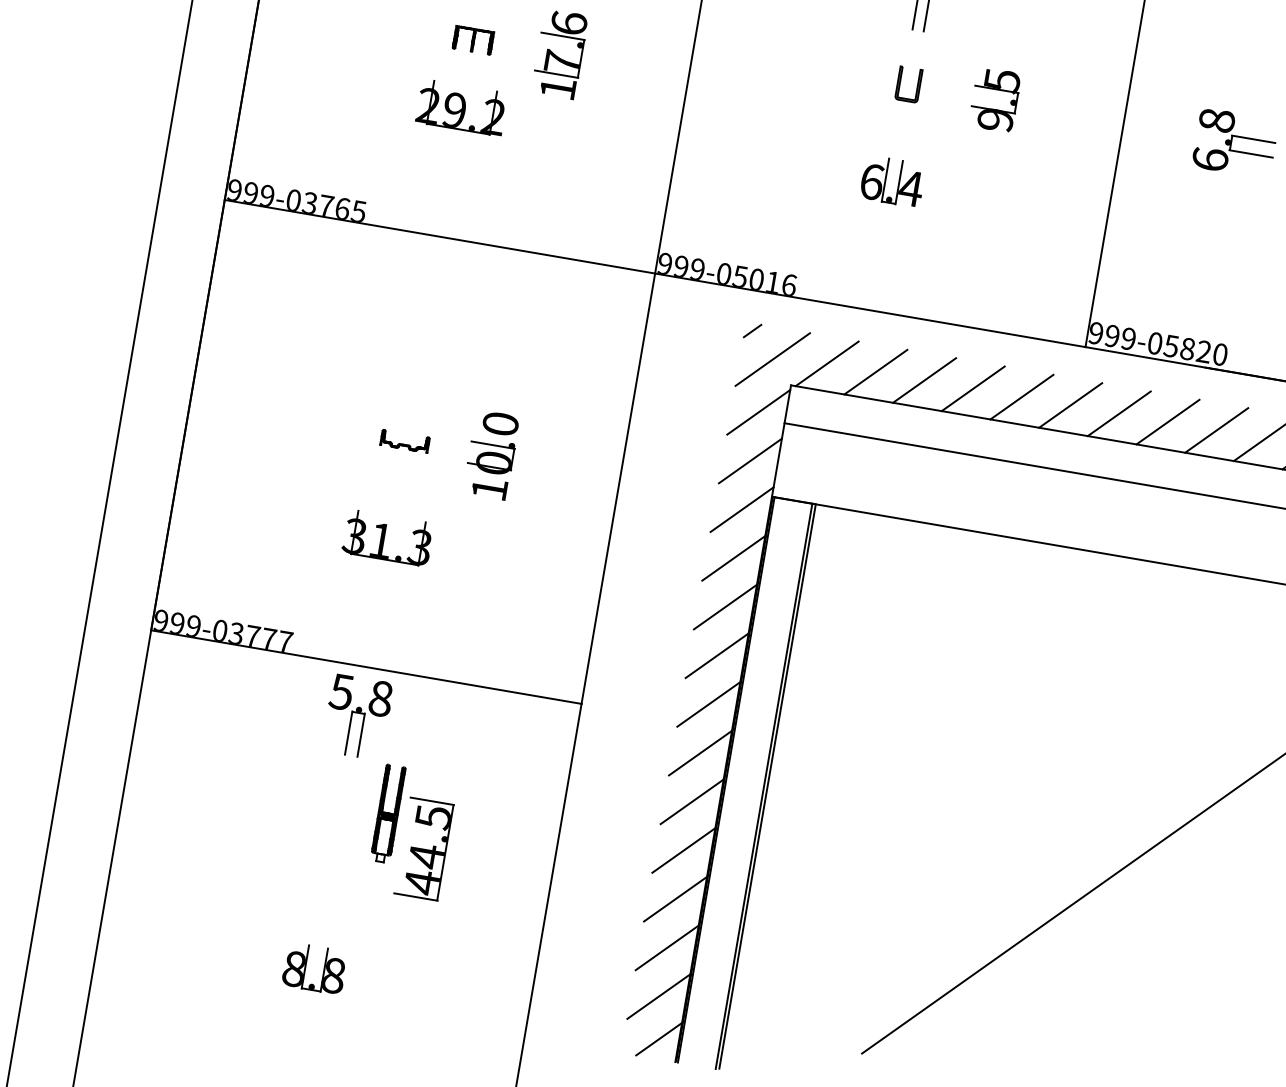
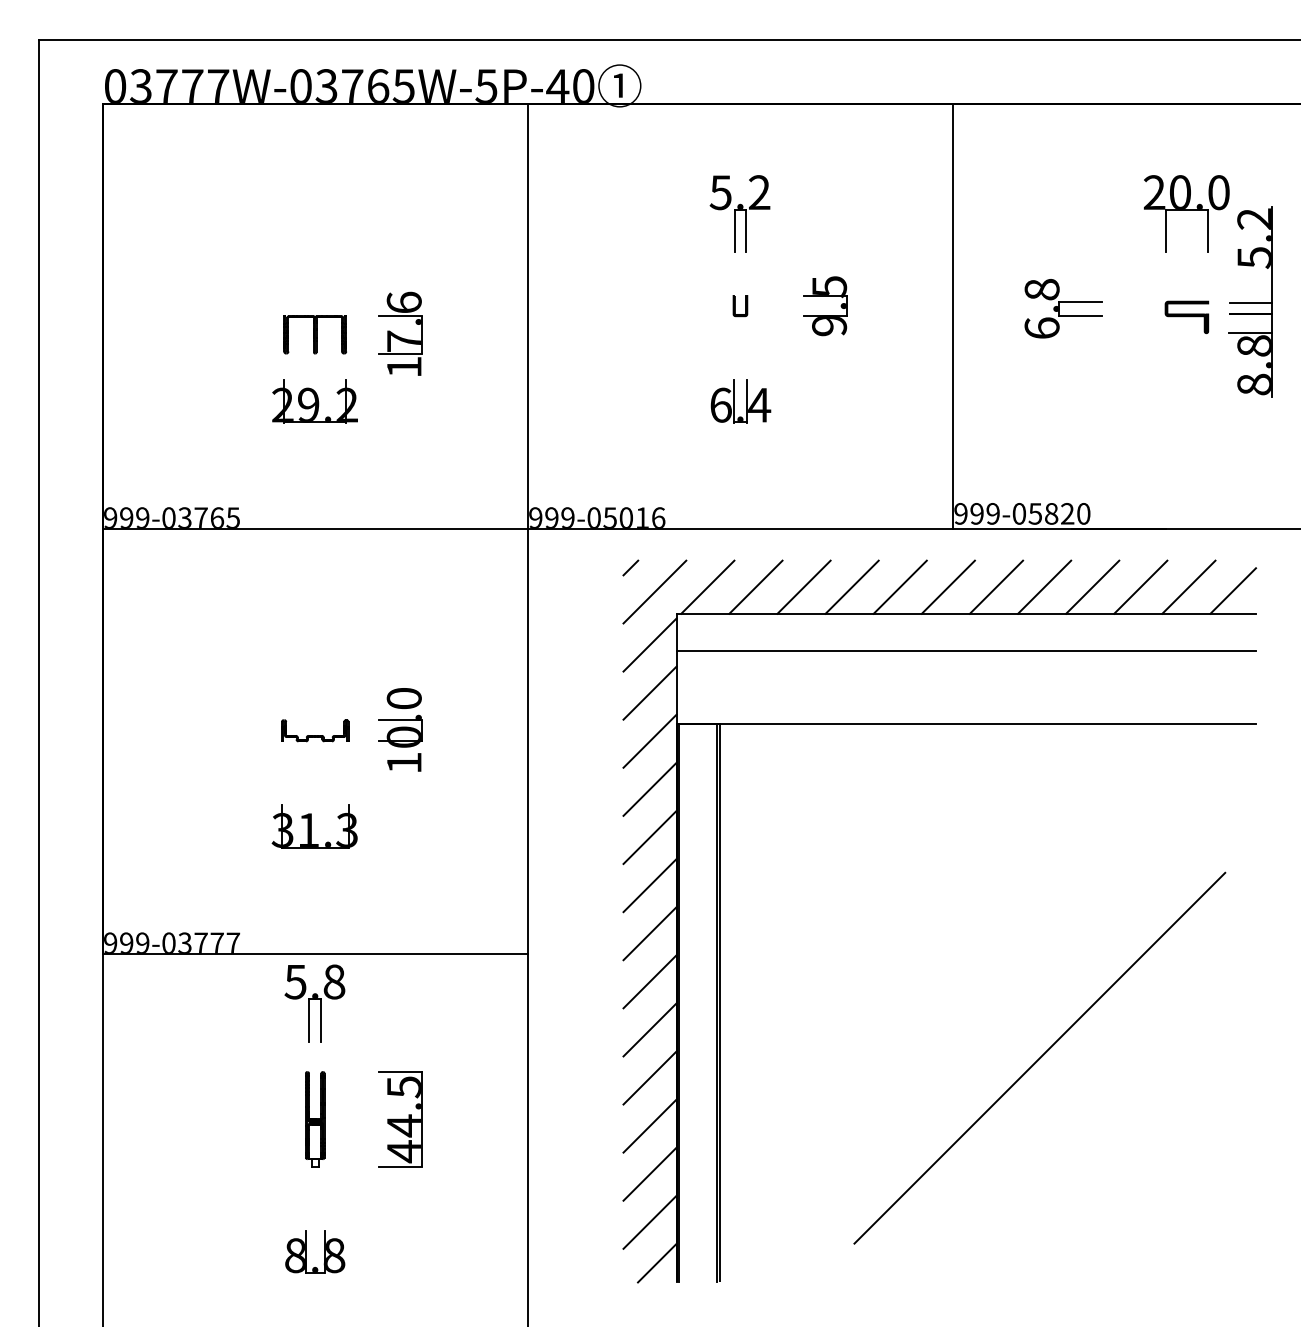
part: (472, 39) -> (314, 334), size x1.67
part: (908, 85) -> (740, 306), size x0.62
part: (405, 440) -> (315, 730), size x1.43
part: (388, 814) -> (315, 1119), moved

